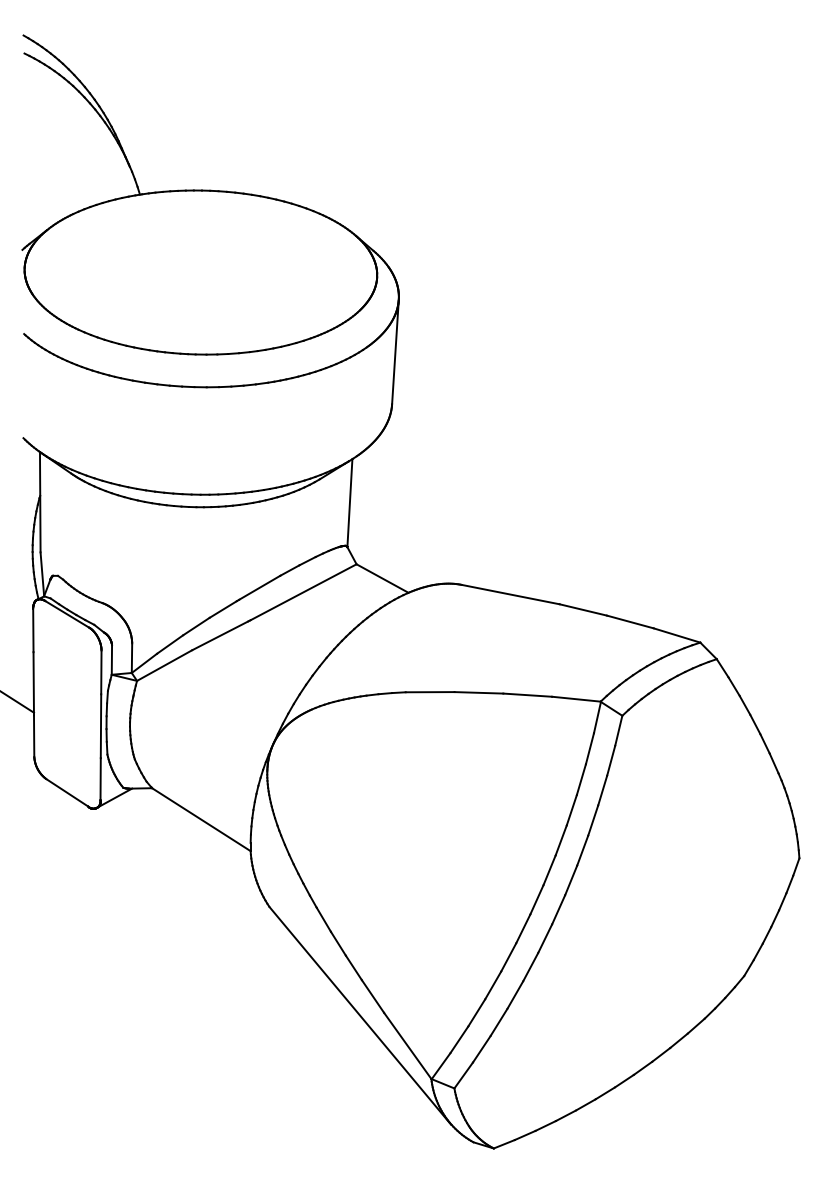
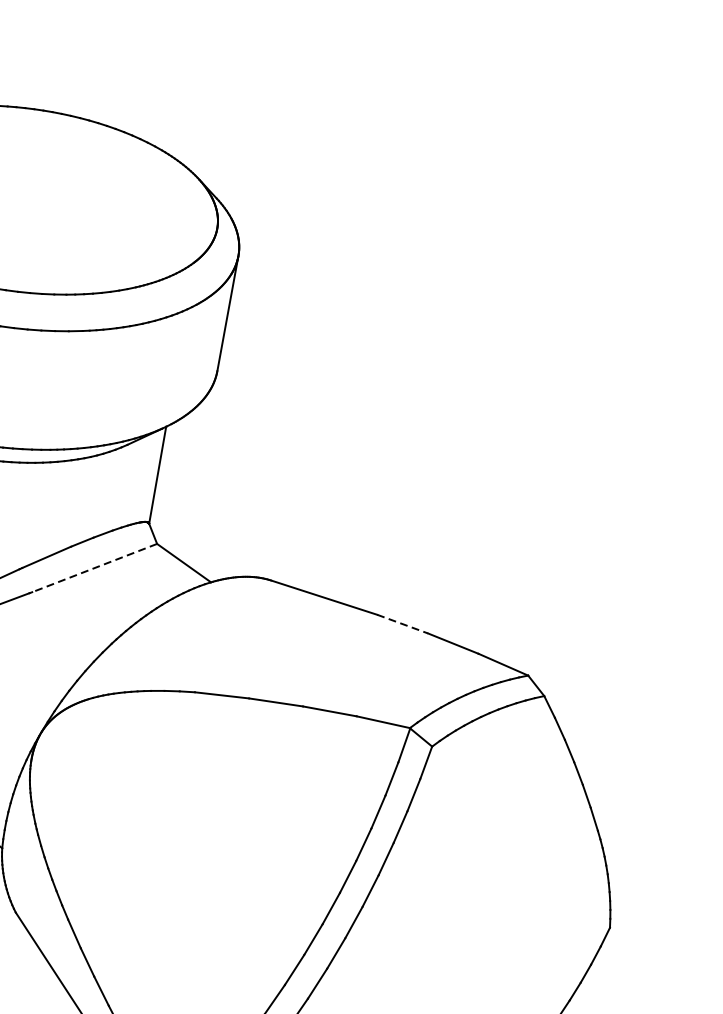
line: (303, 592) -> (94, 568), solid -> dashed
line: (583, 610) -> (402, 624), solid -> dashed

